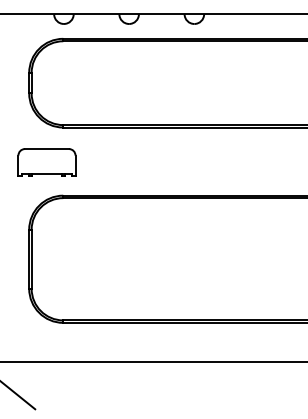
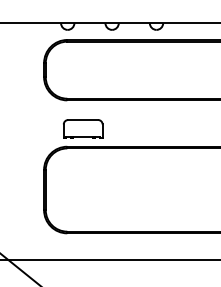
part: (47, 161) -> (83, 128), moved

